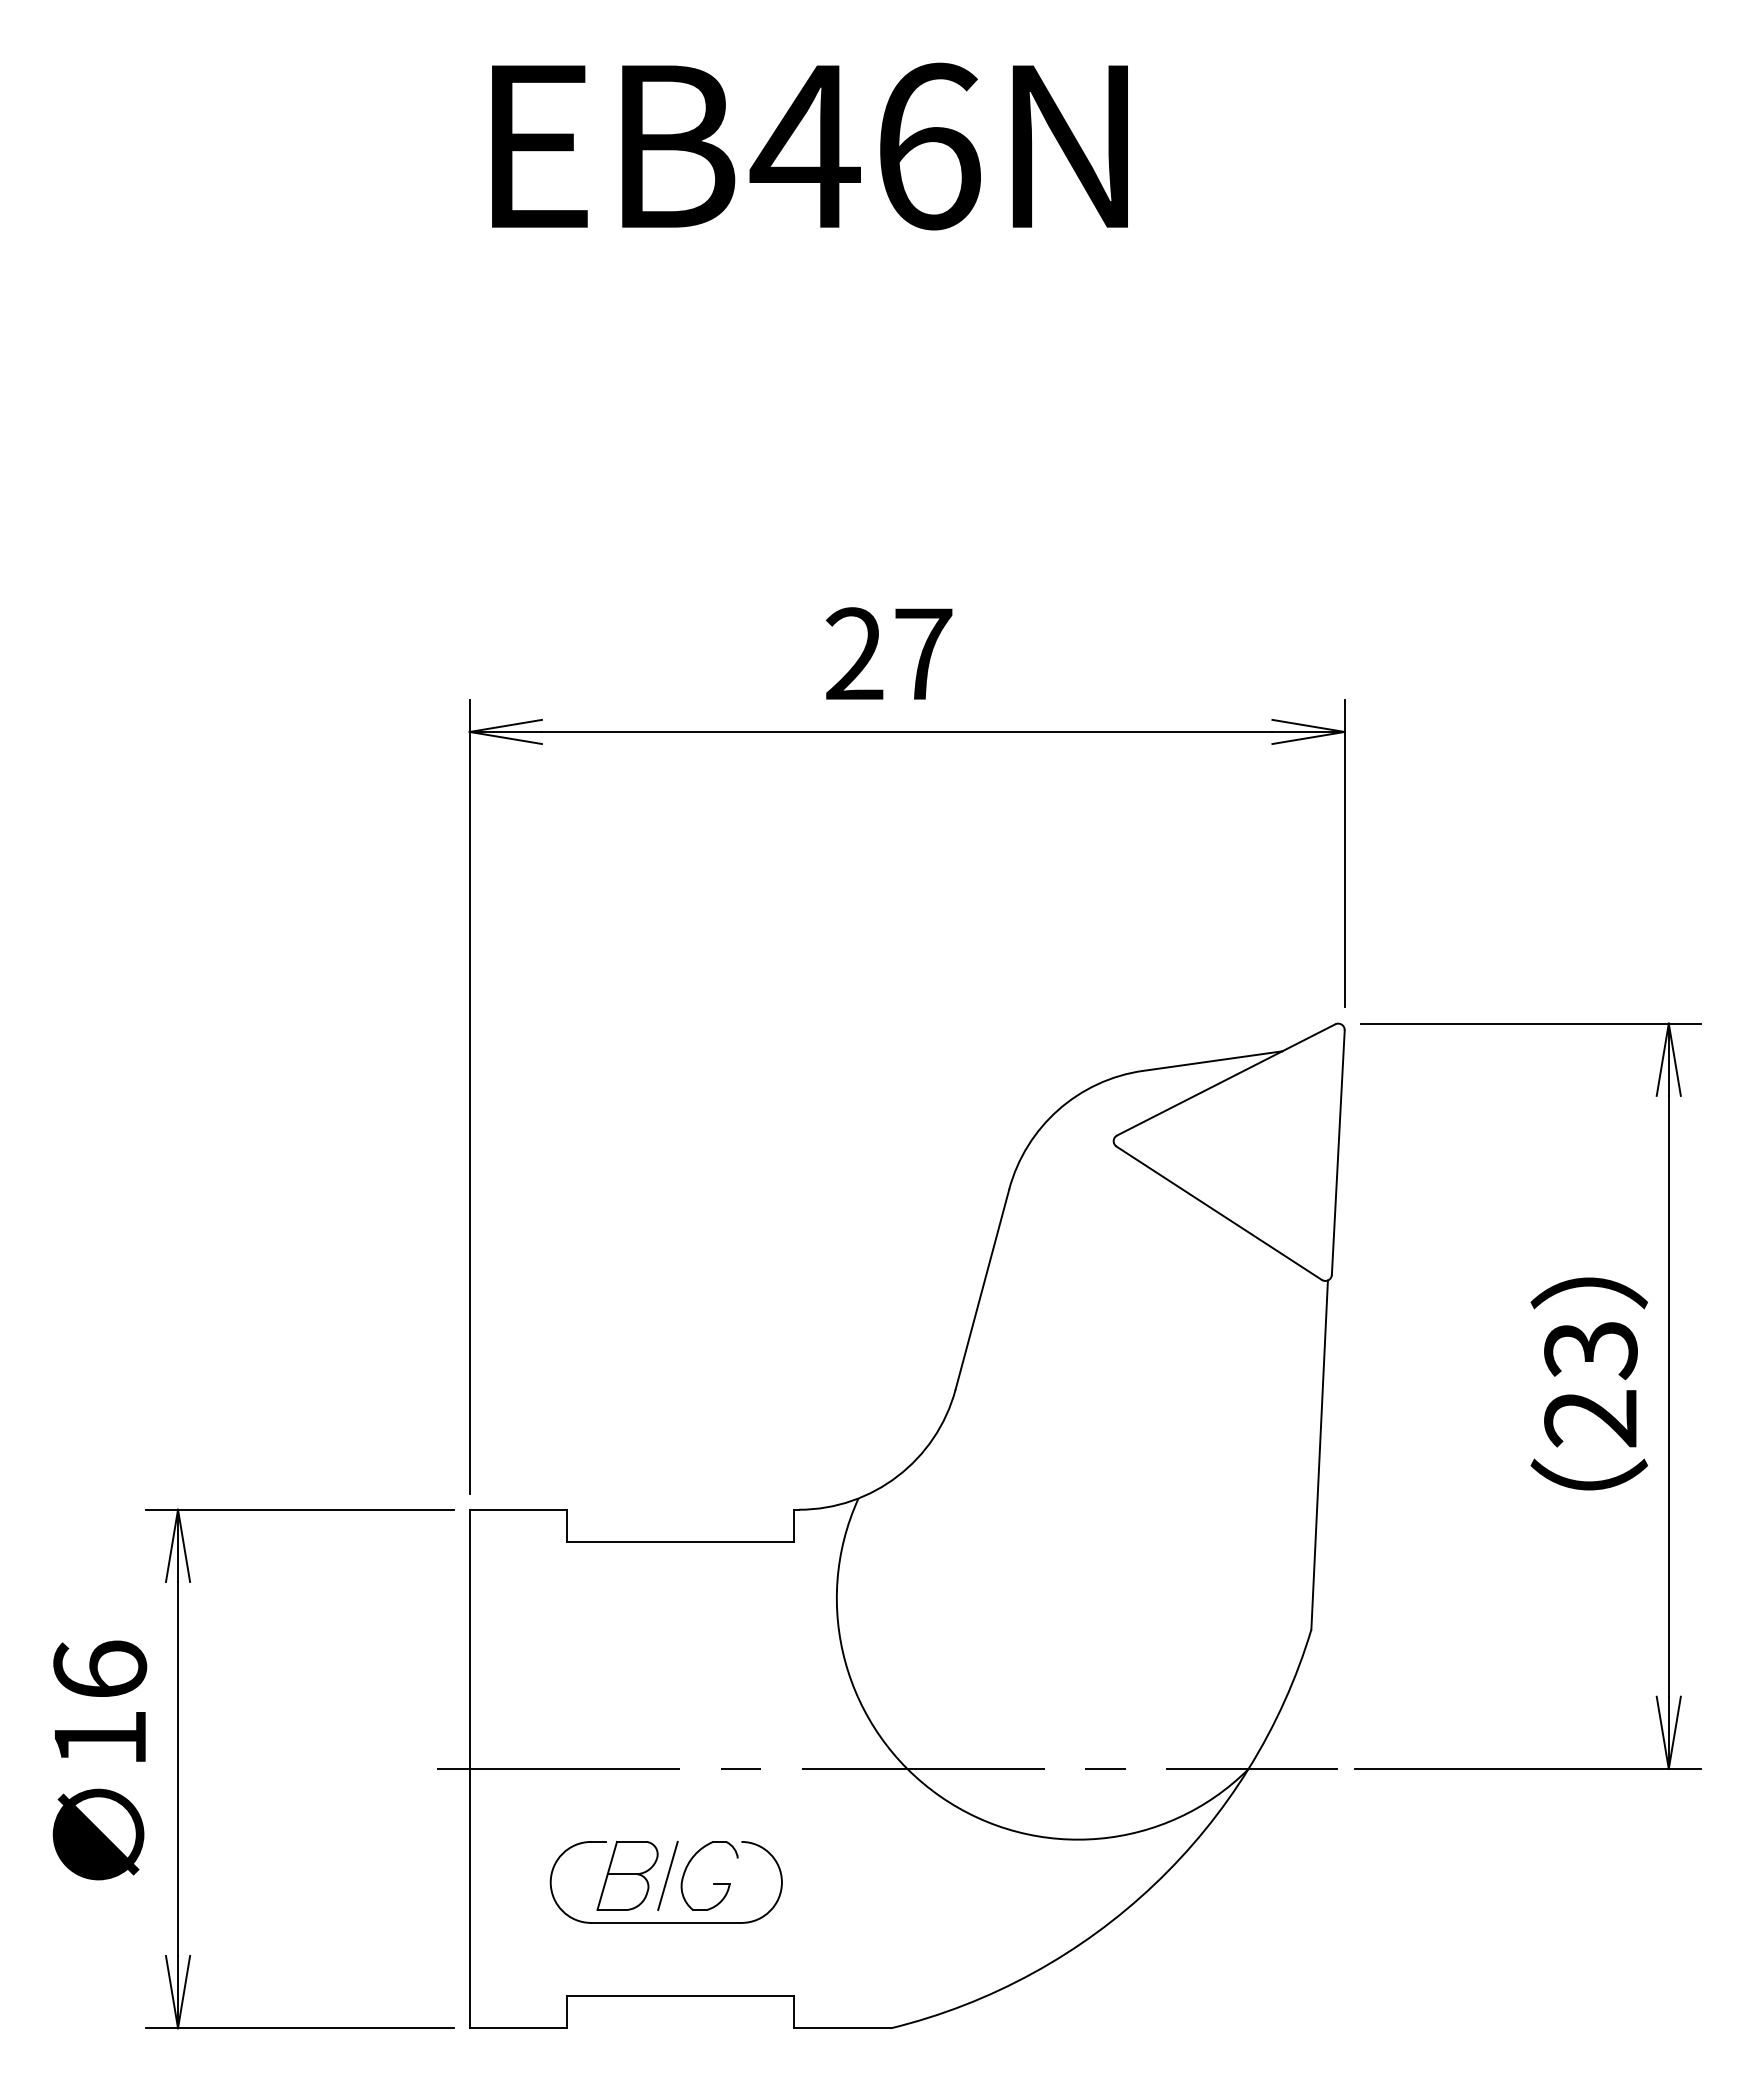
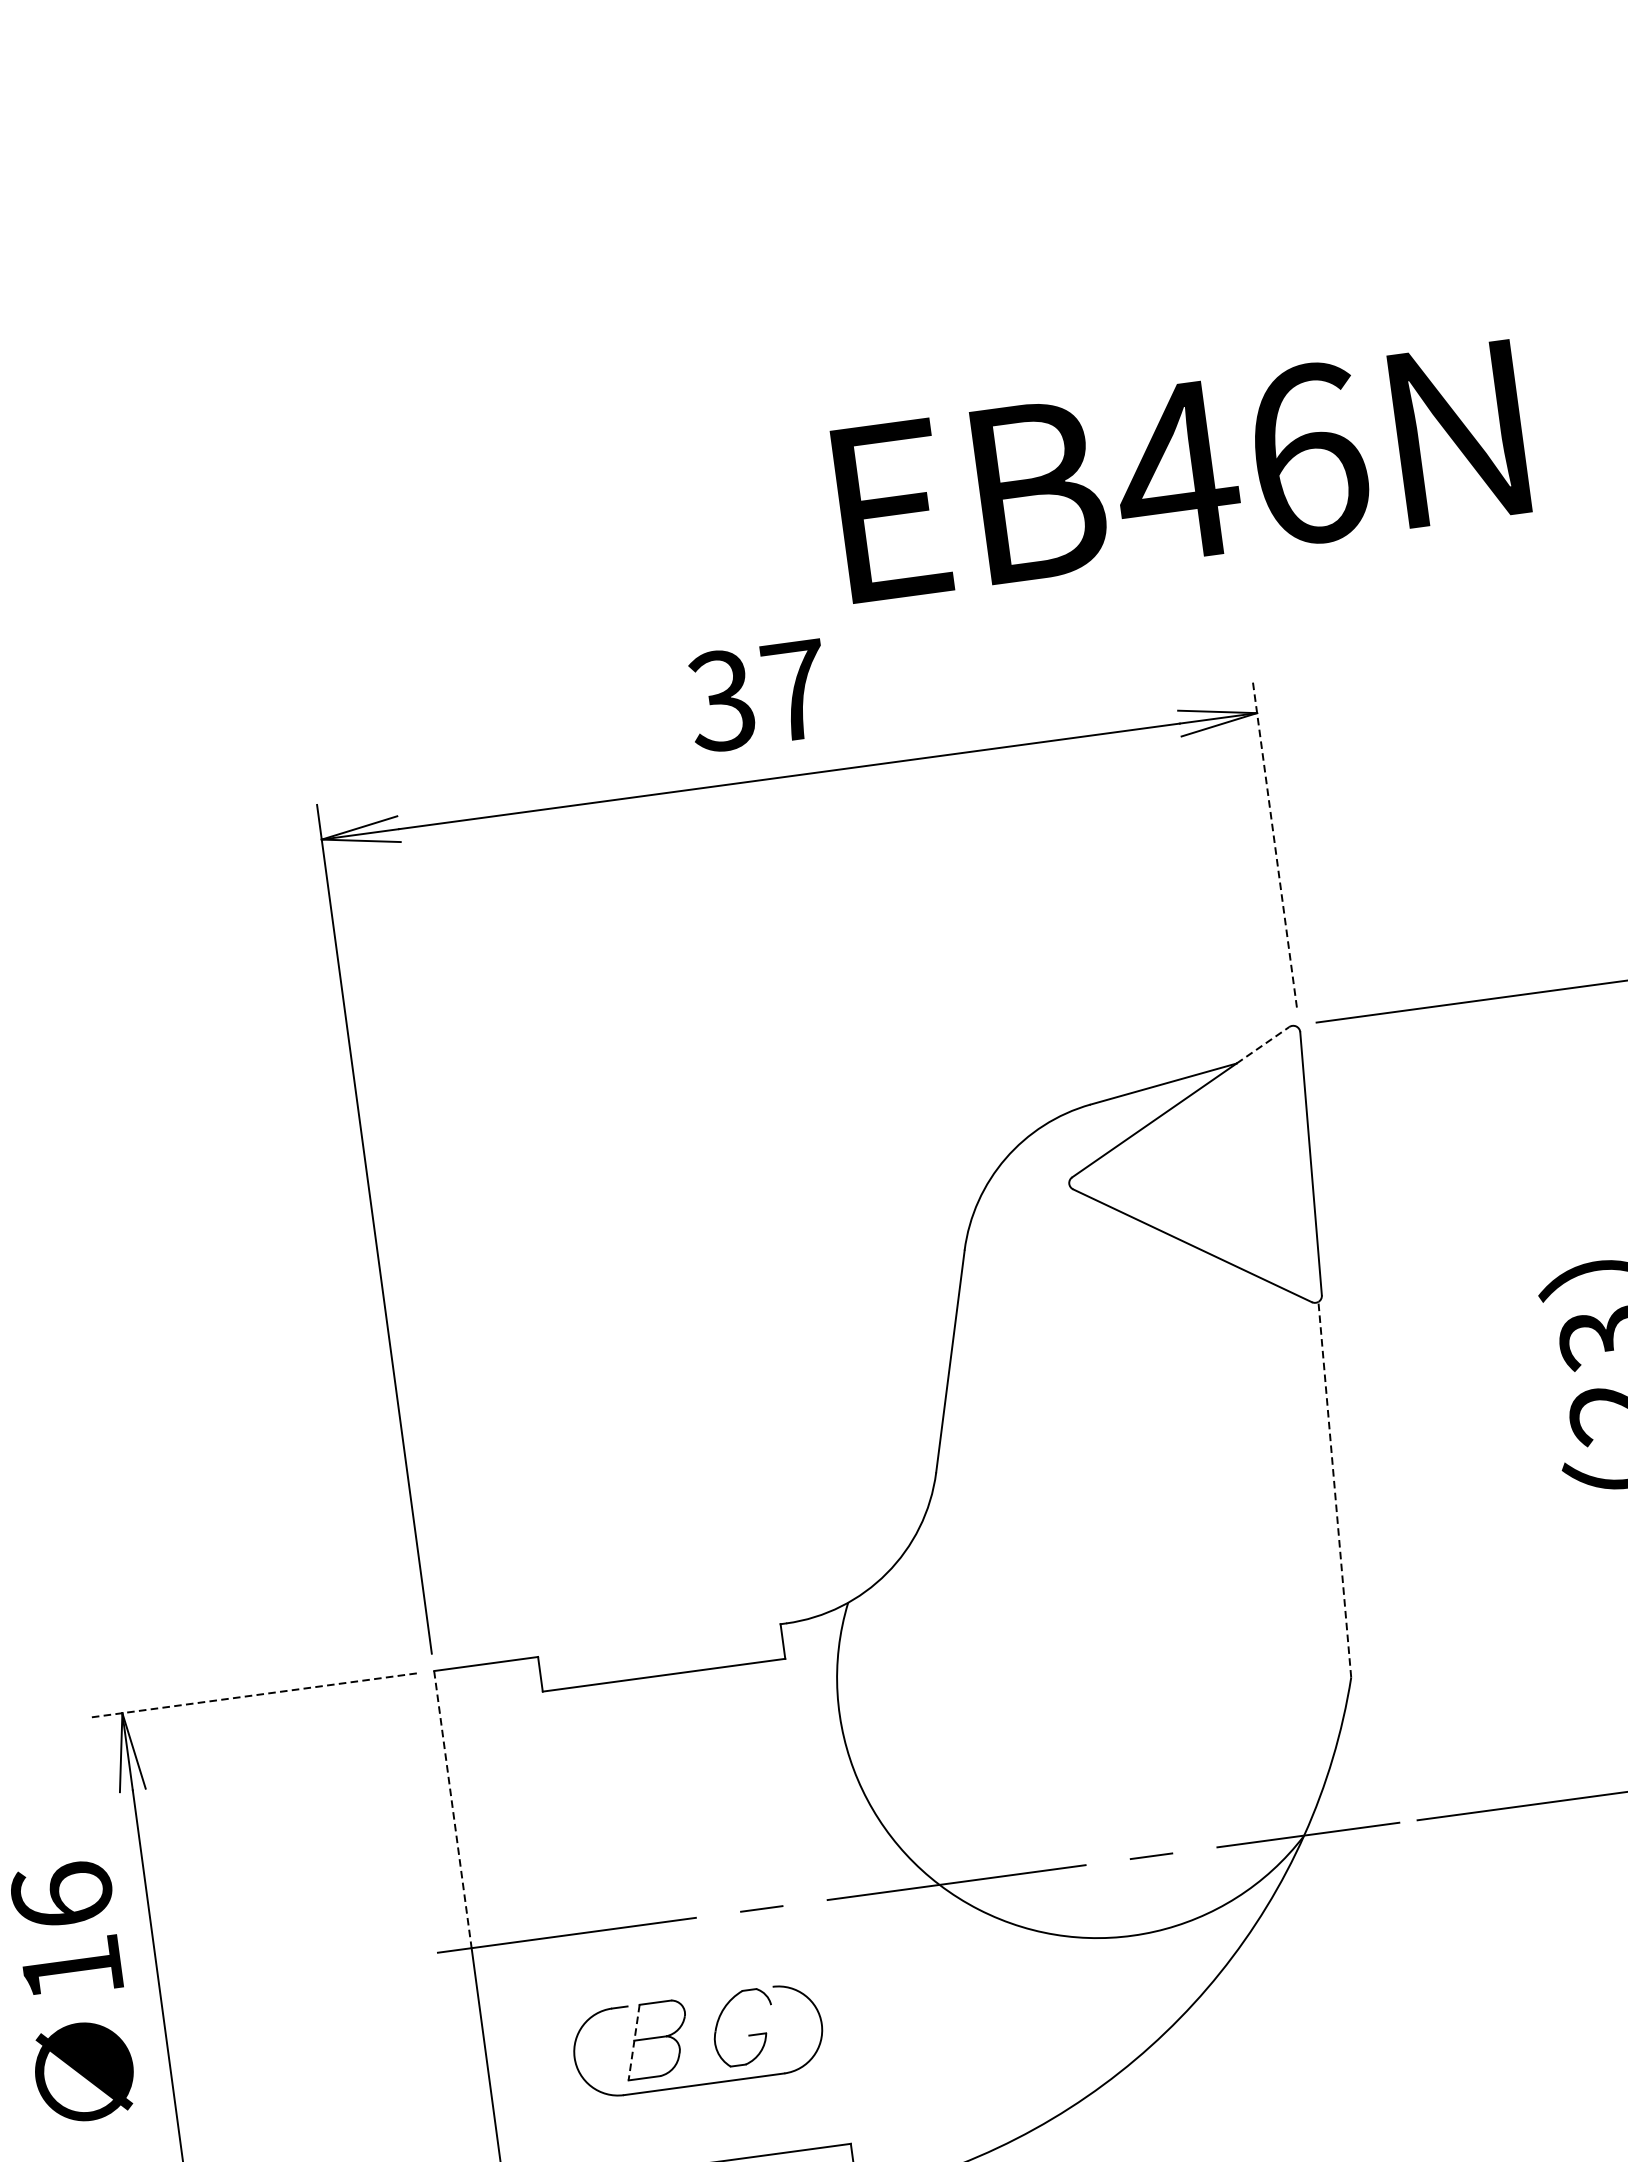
text: (809, 146) -> (1180, 471), moved
text: (853, 654) -> (720, 701), 27 -> 37
line: (1344, 853) -> (1274, 843), solid -> dashed
line: (1308, 1037) -> (1262, 1044), solid -> dashed
line: (1319, 1455) -> (1334, 1490), solid -> dashed
line: (299, 1509) -> (252, 1695), solid -> dashed
line: (469, 1639) -> (452, 1809), solid -> dashed
line: (667, 1875) -> (698, 2033), removed
line: (607, 1876) -> (634, 2043), solid -> dashed

